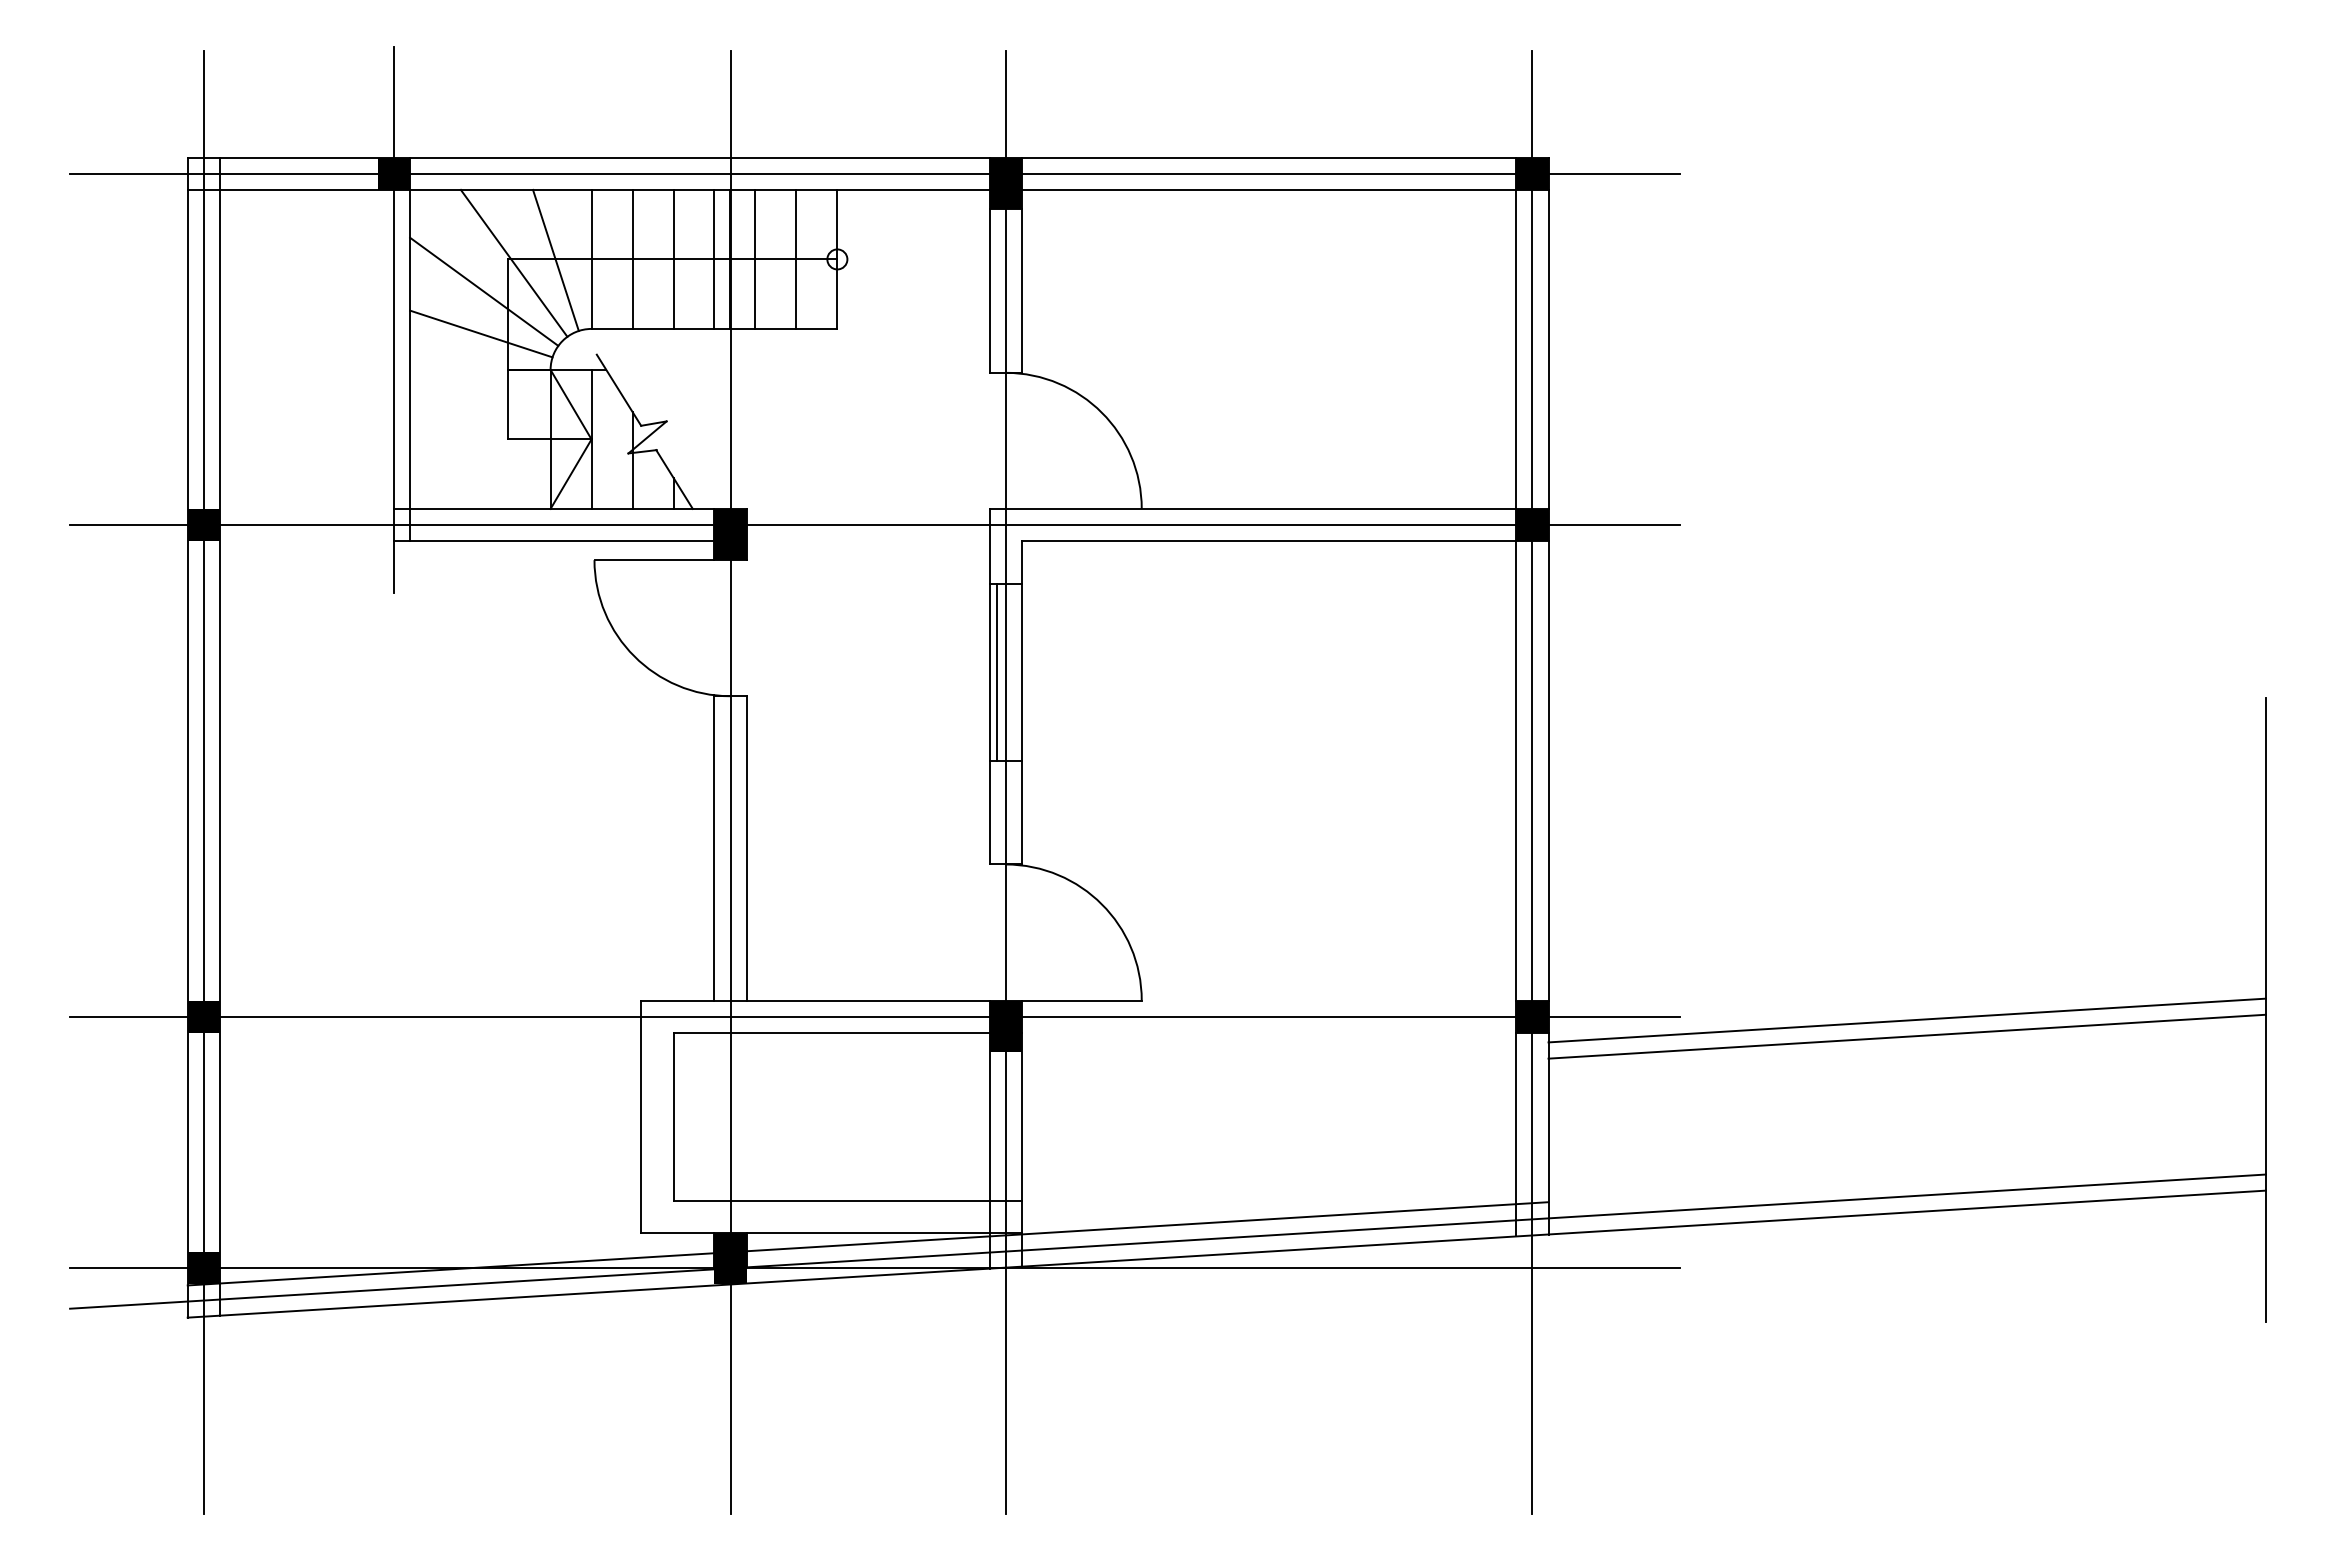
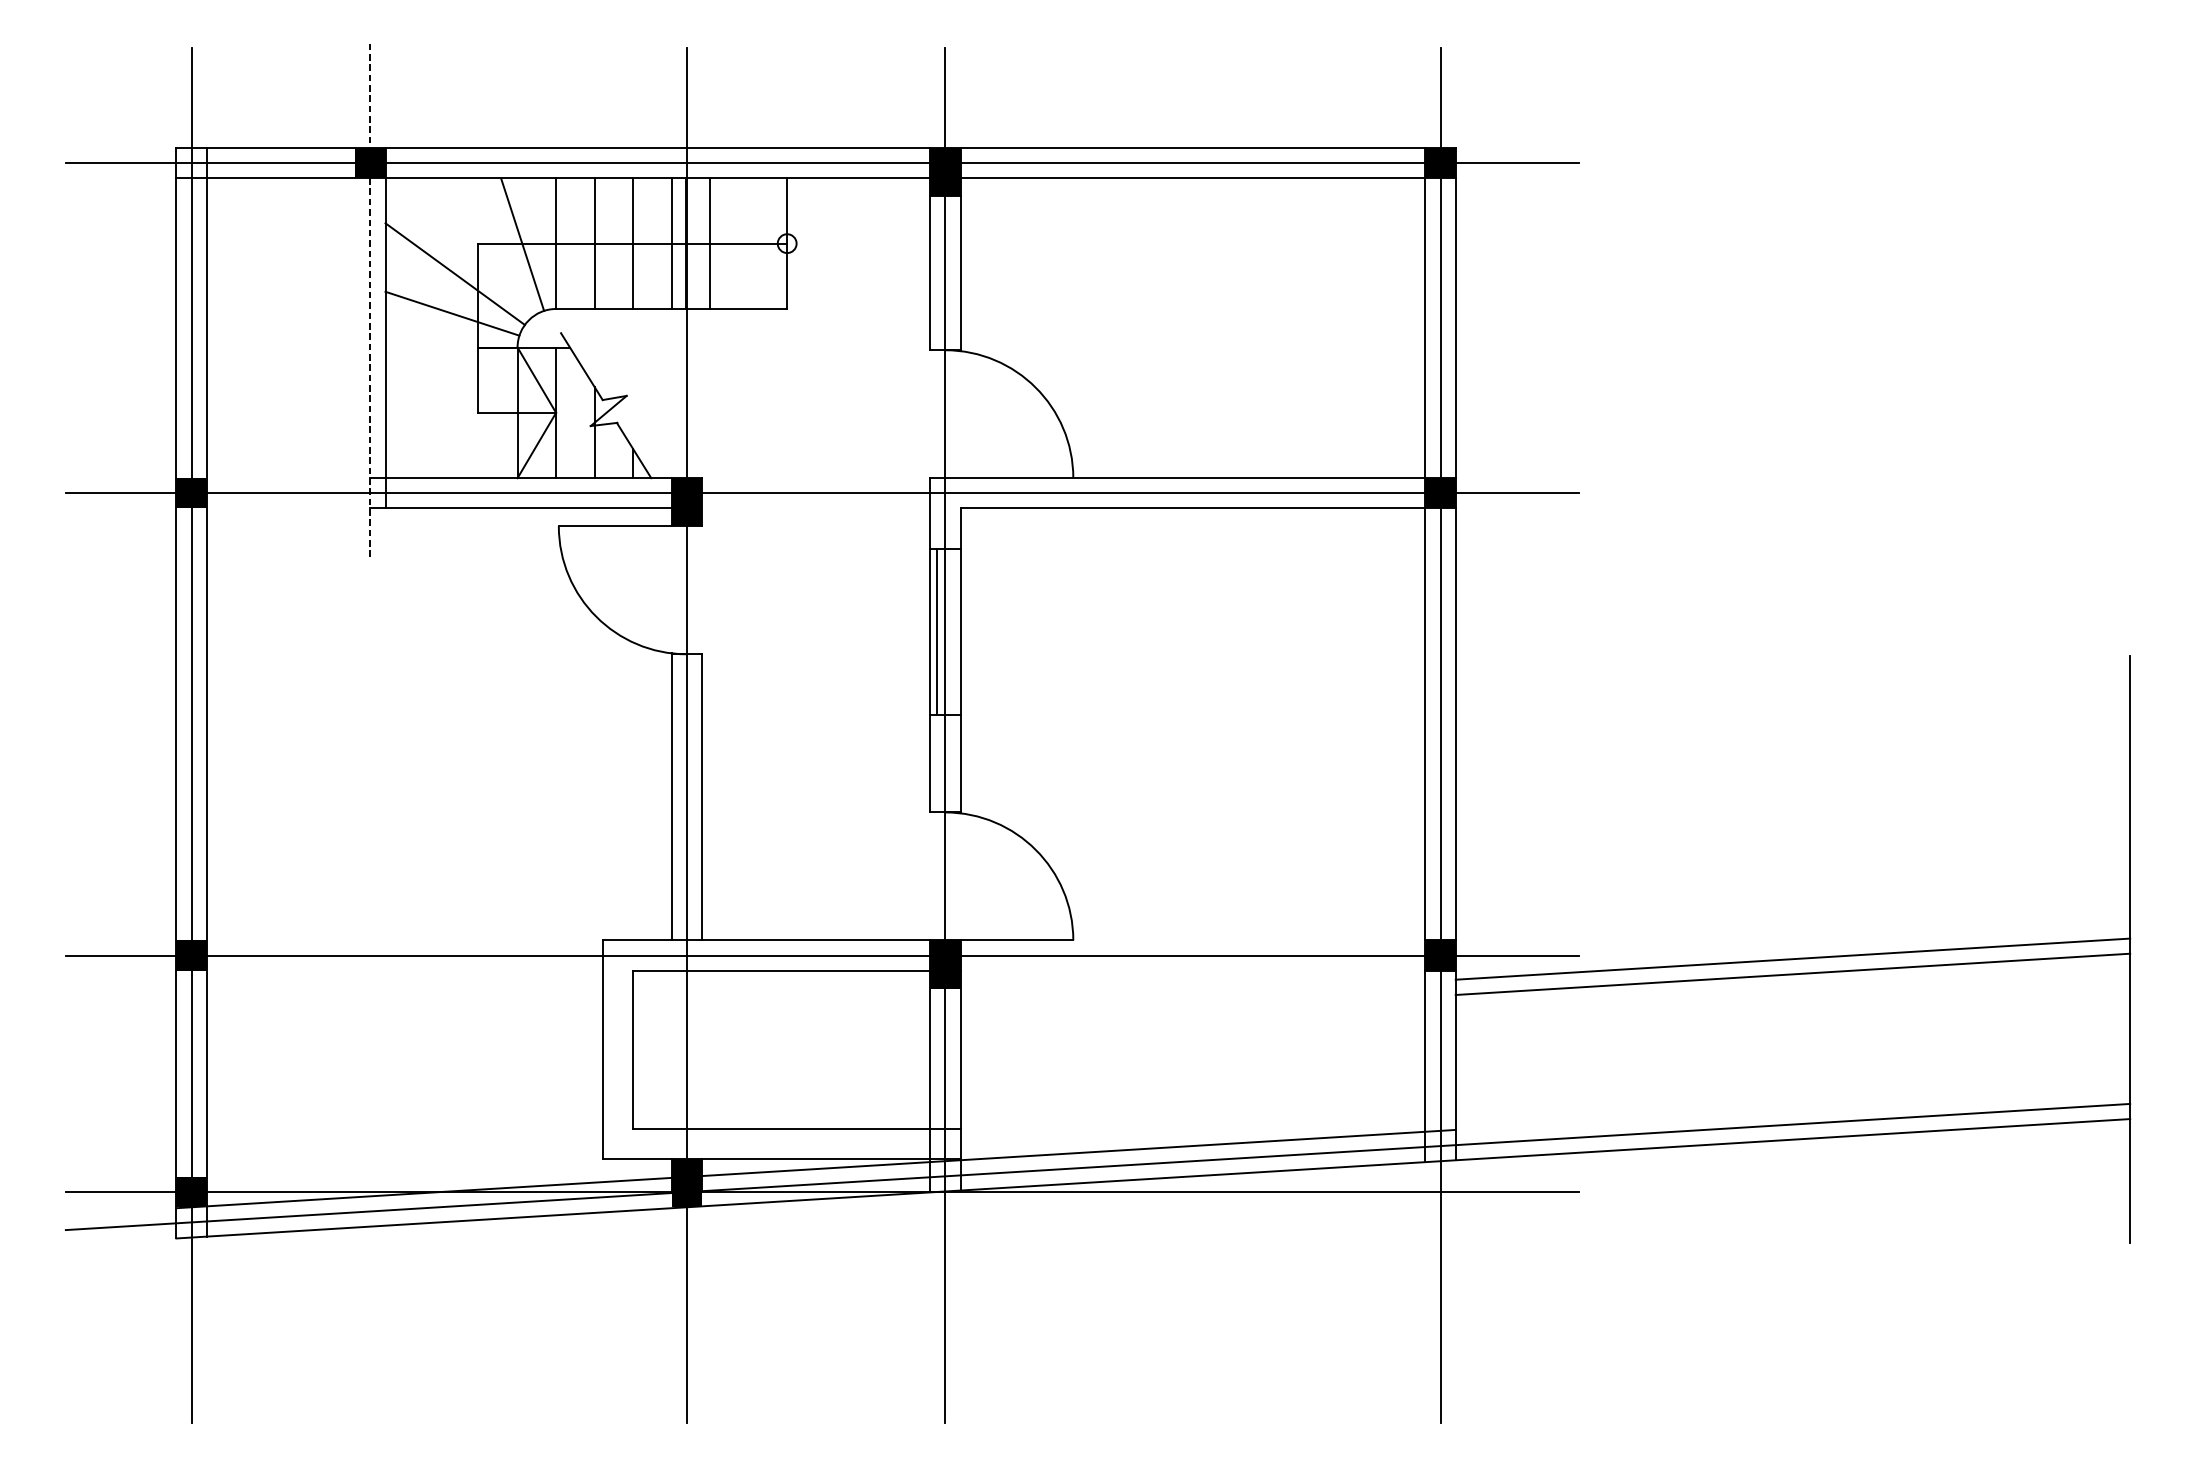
line: (796, 258) -> (748, 242), removed
line: (513, 262) -> (482, 246), removed
line: (394, 319) -> (370, 300), solid -> dashed

